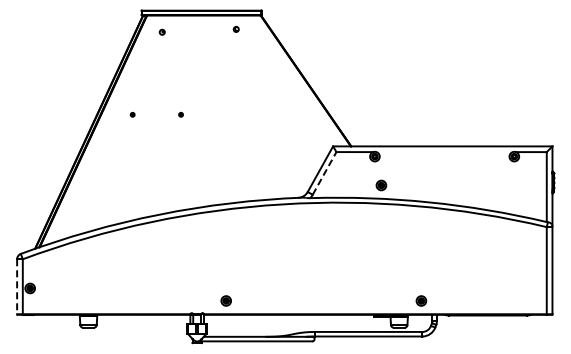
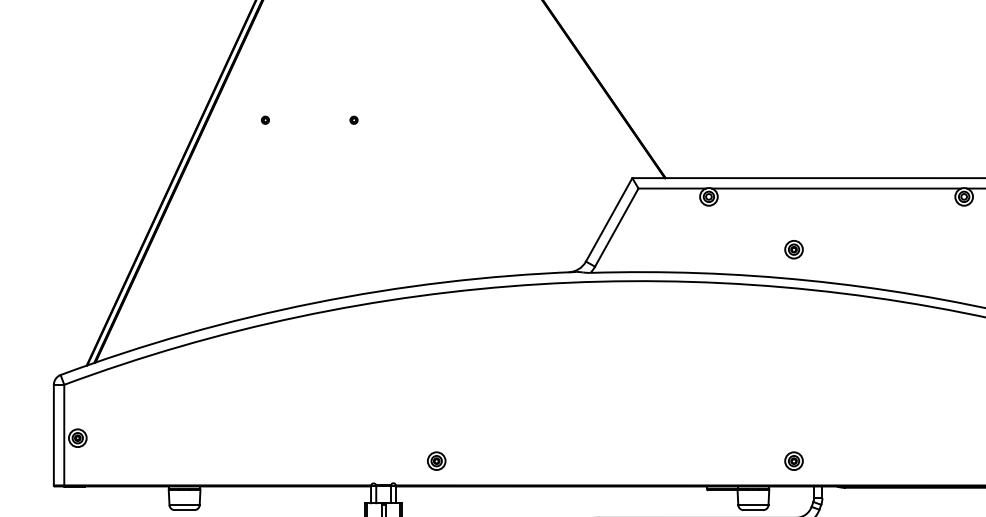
line: (444, 152) -> (836, 189), added
line: (324, 172) -> (616, 225), dashed -> solid
part: (381, 185) -> (794, 249), moved
line: (17, 287) -> (54, 436), dashed -> solid

